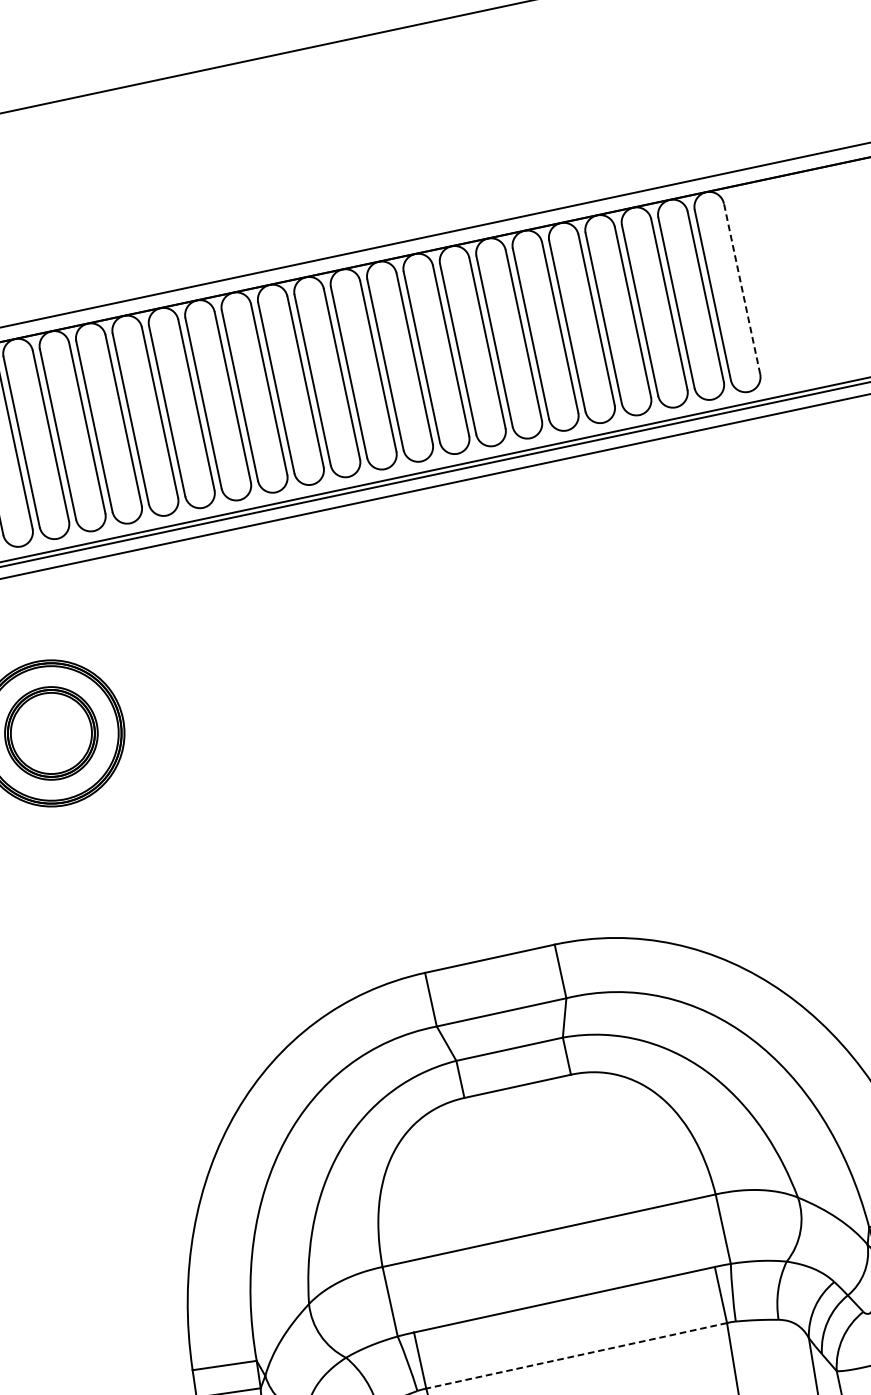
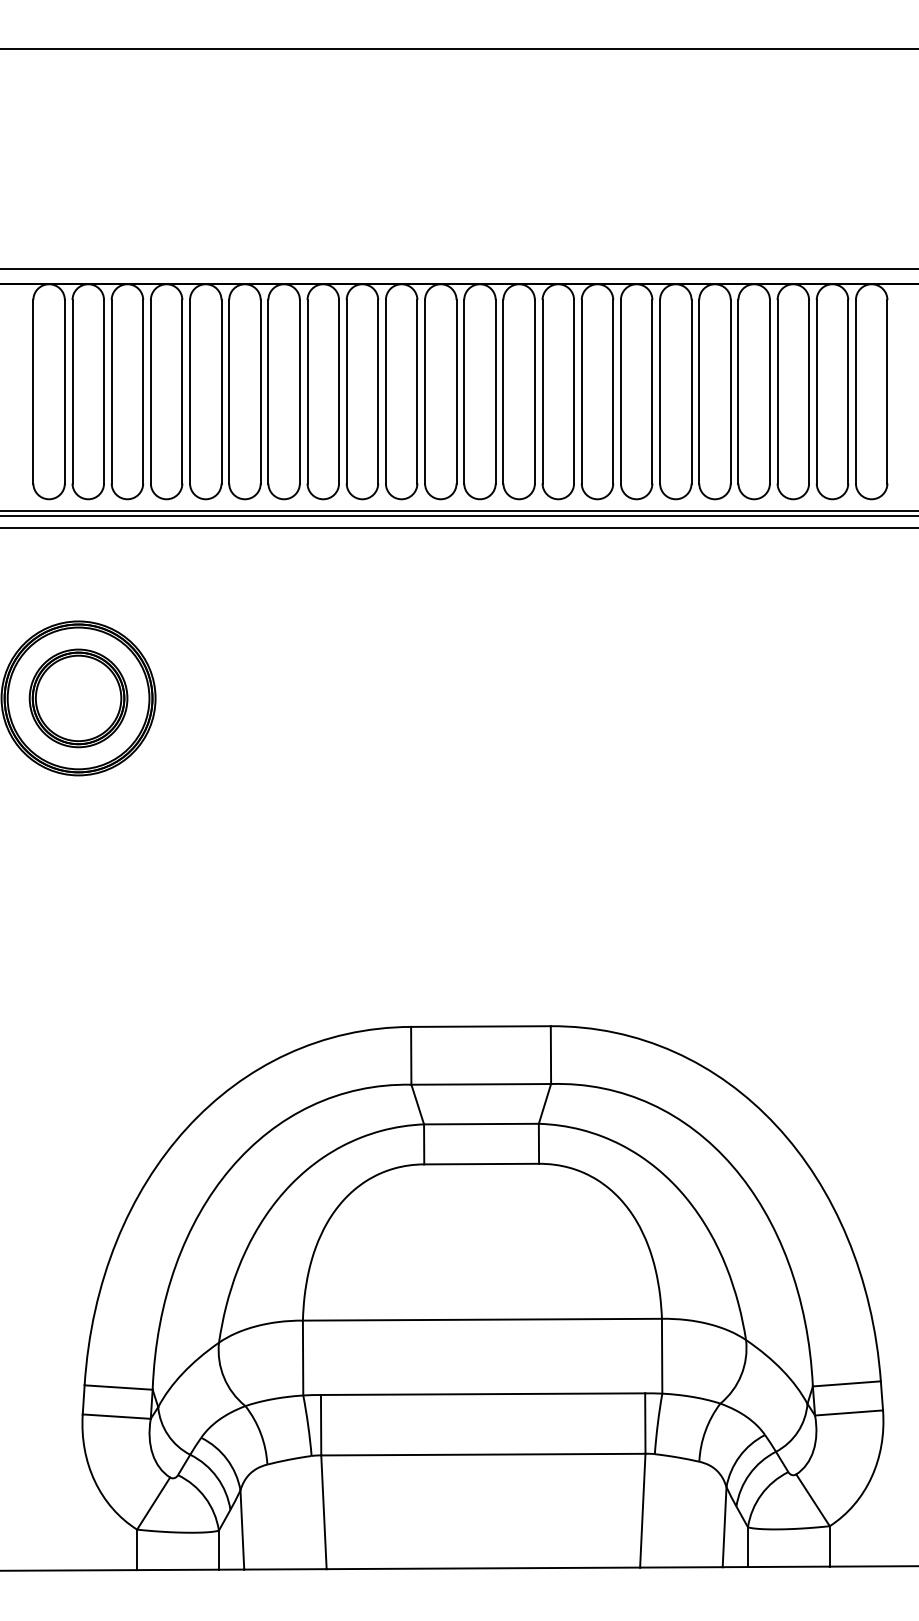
line: (742, 288) -> (887, 391), dashed -> solid
line: (575, 1355) -> (482, 1454), dashed -> solid

